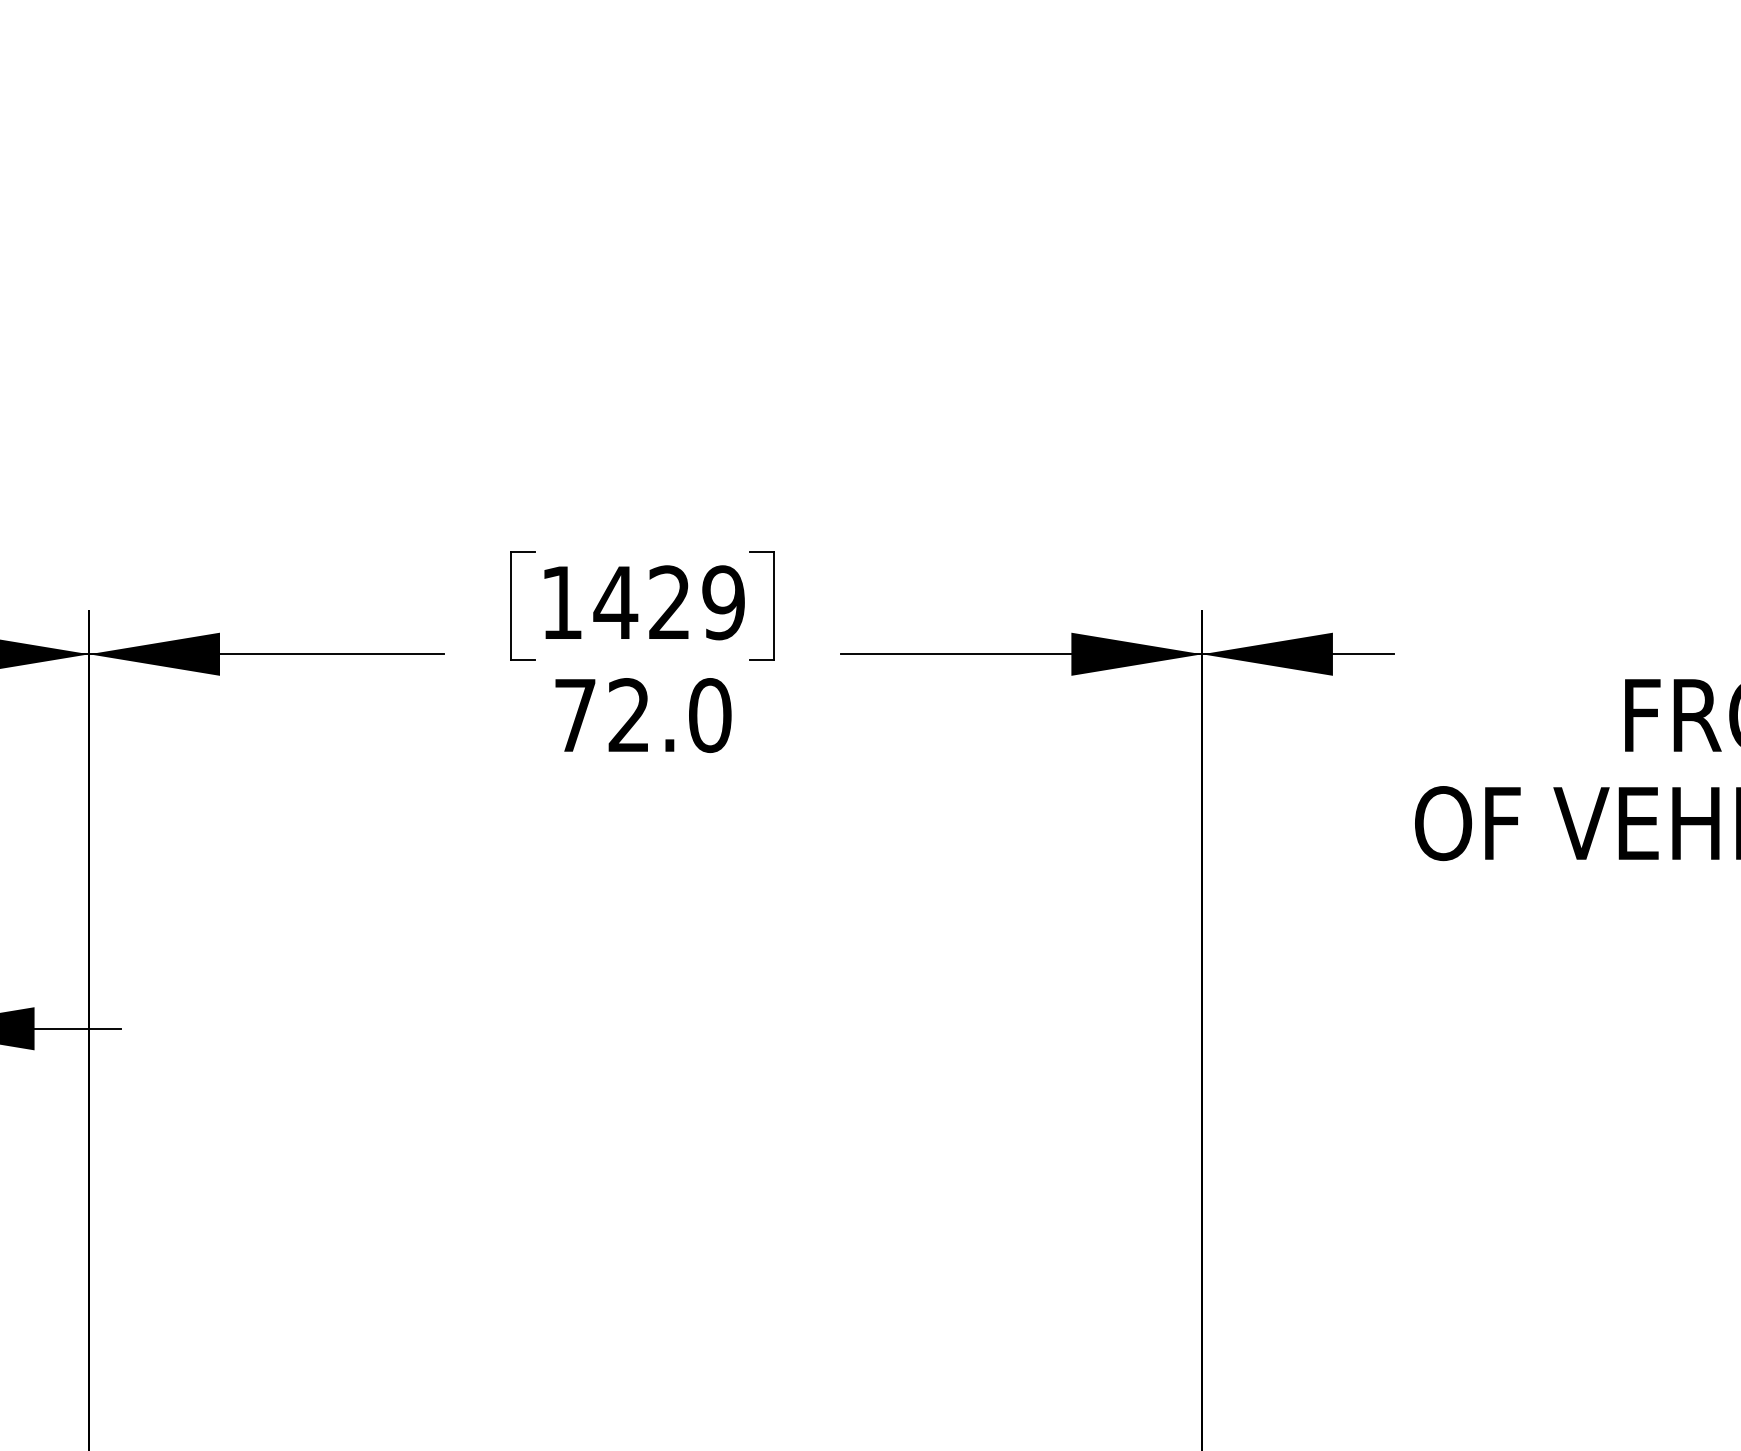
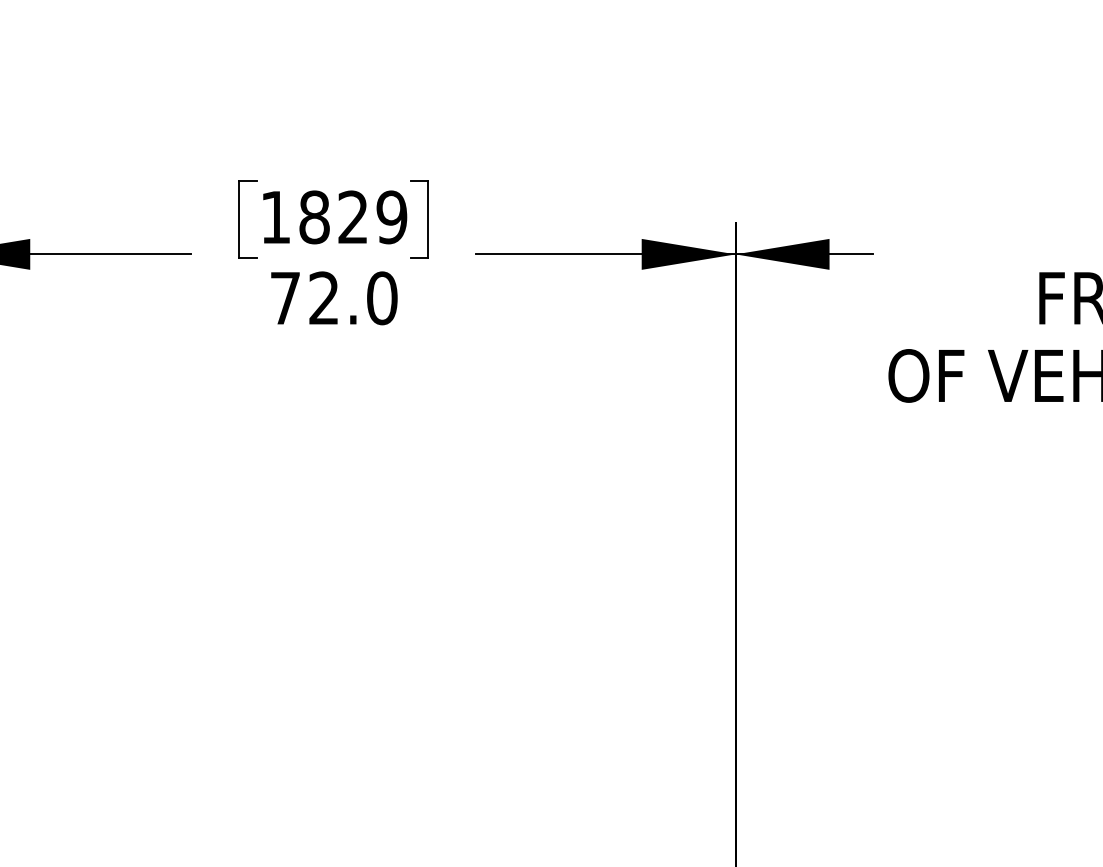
text: (615, 602) -> (314, 217), 1429 -> 1829

